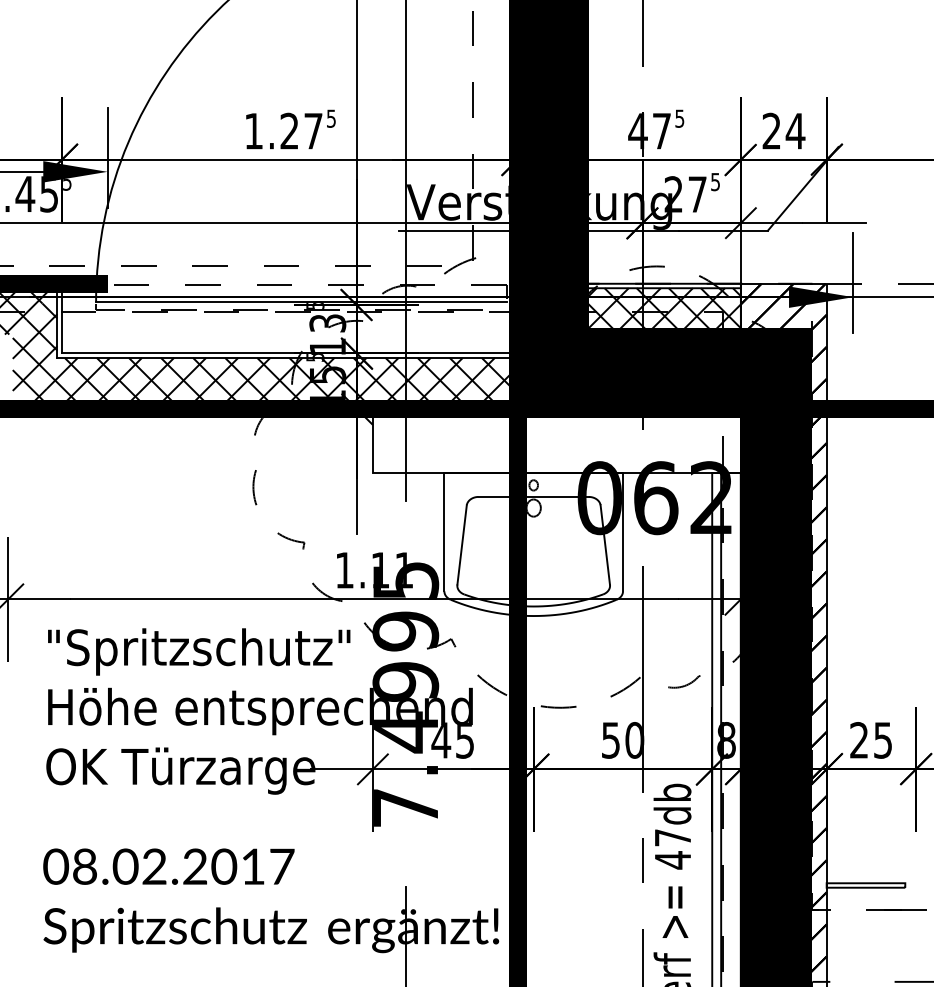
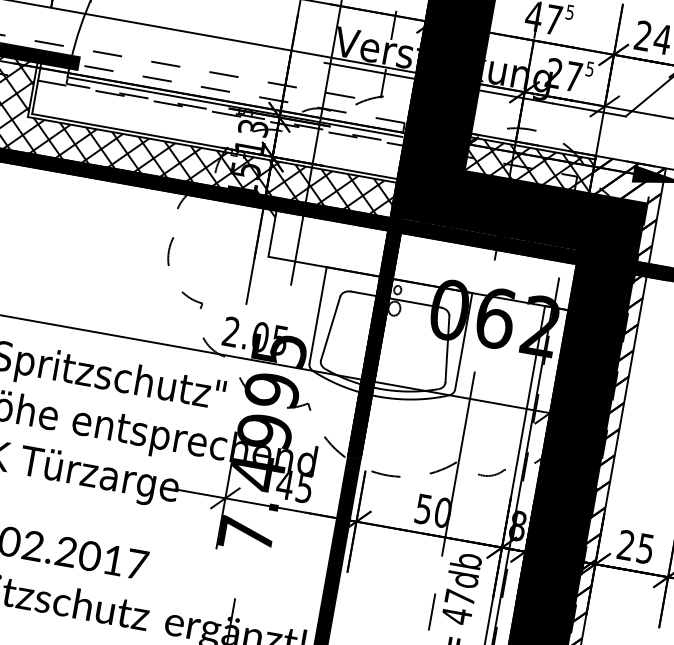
text: (373, 570) -> (254, 336), 1.11 -> 2.05

